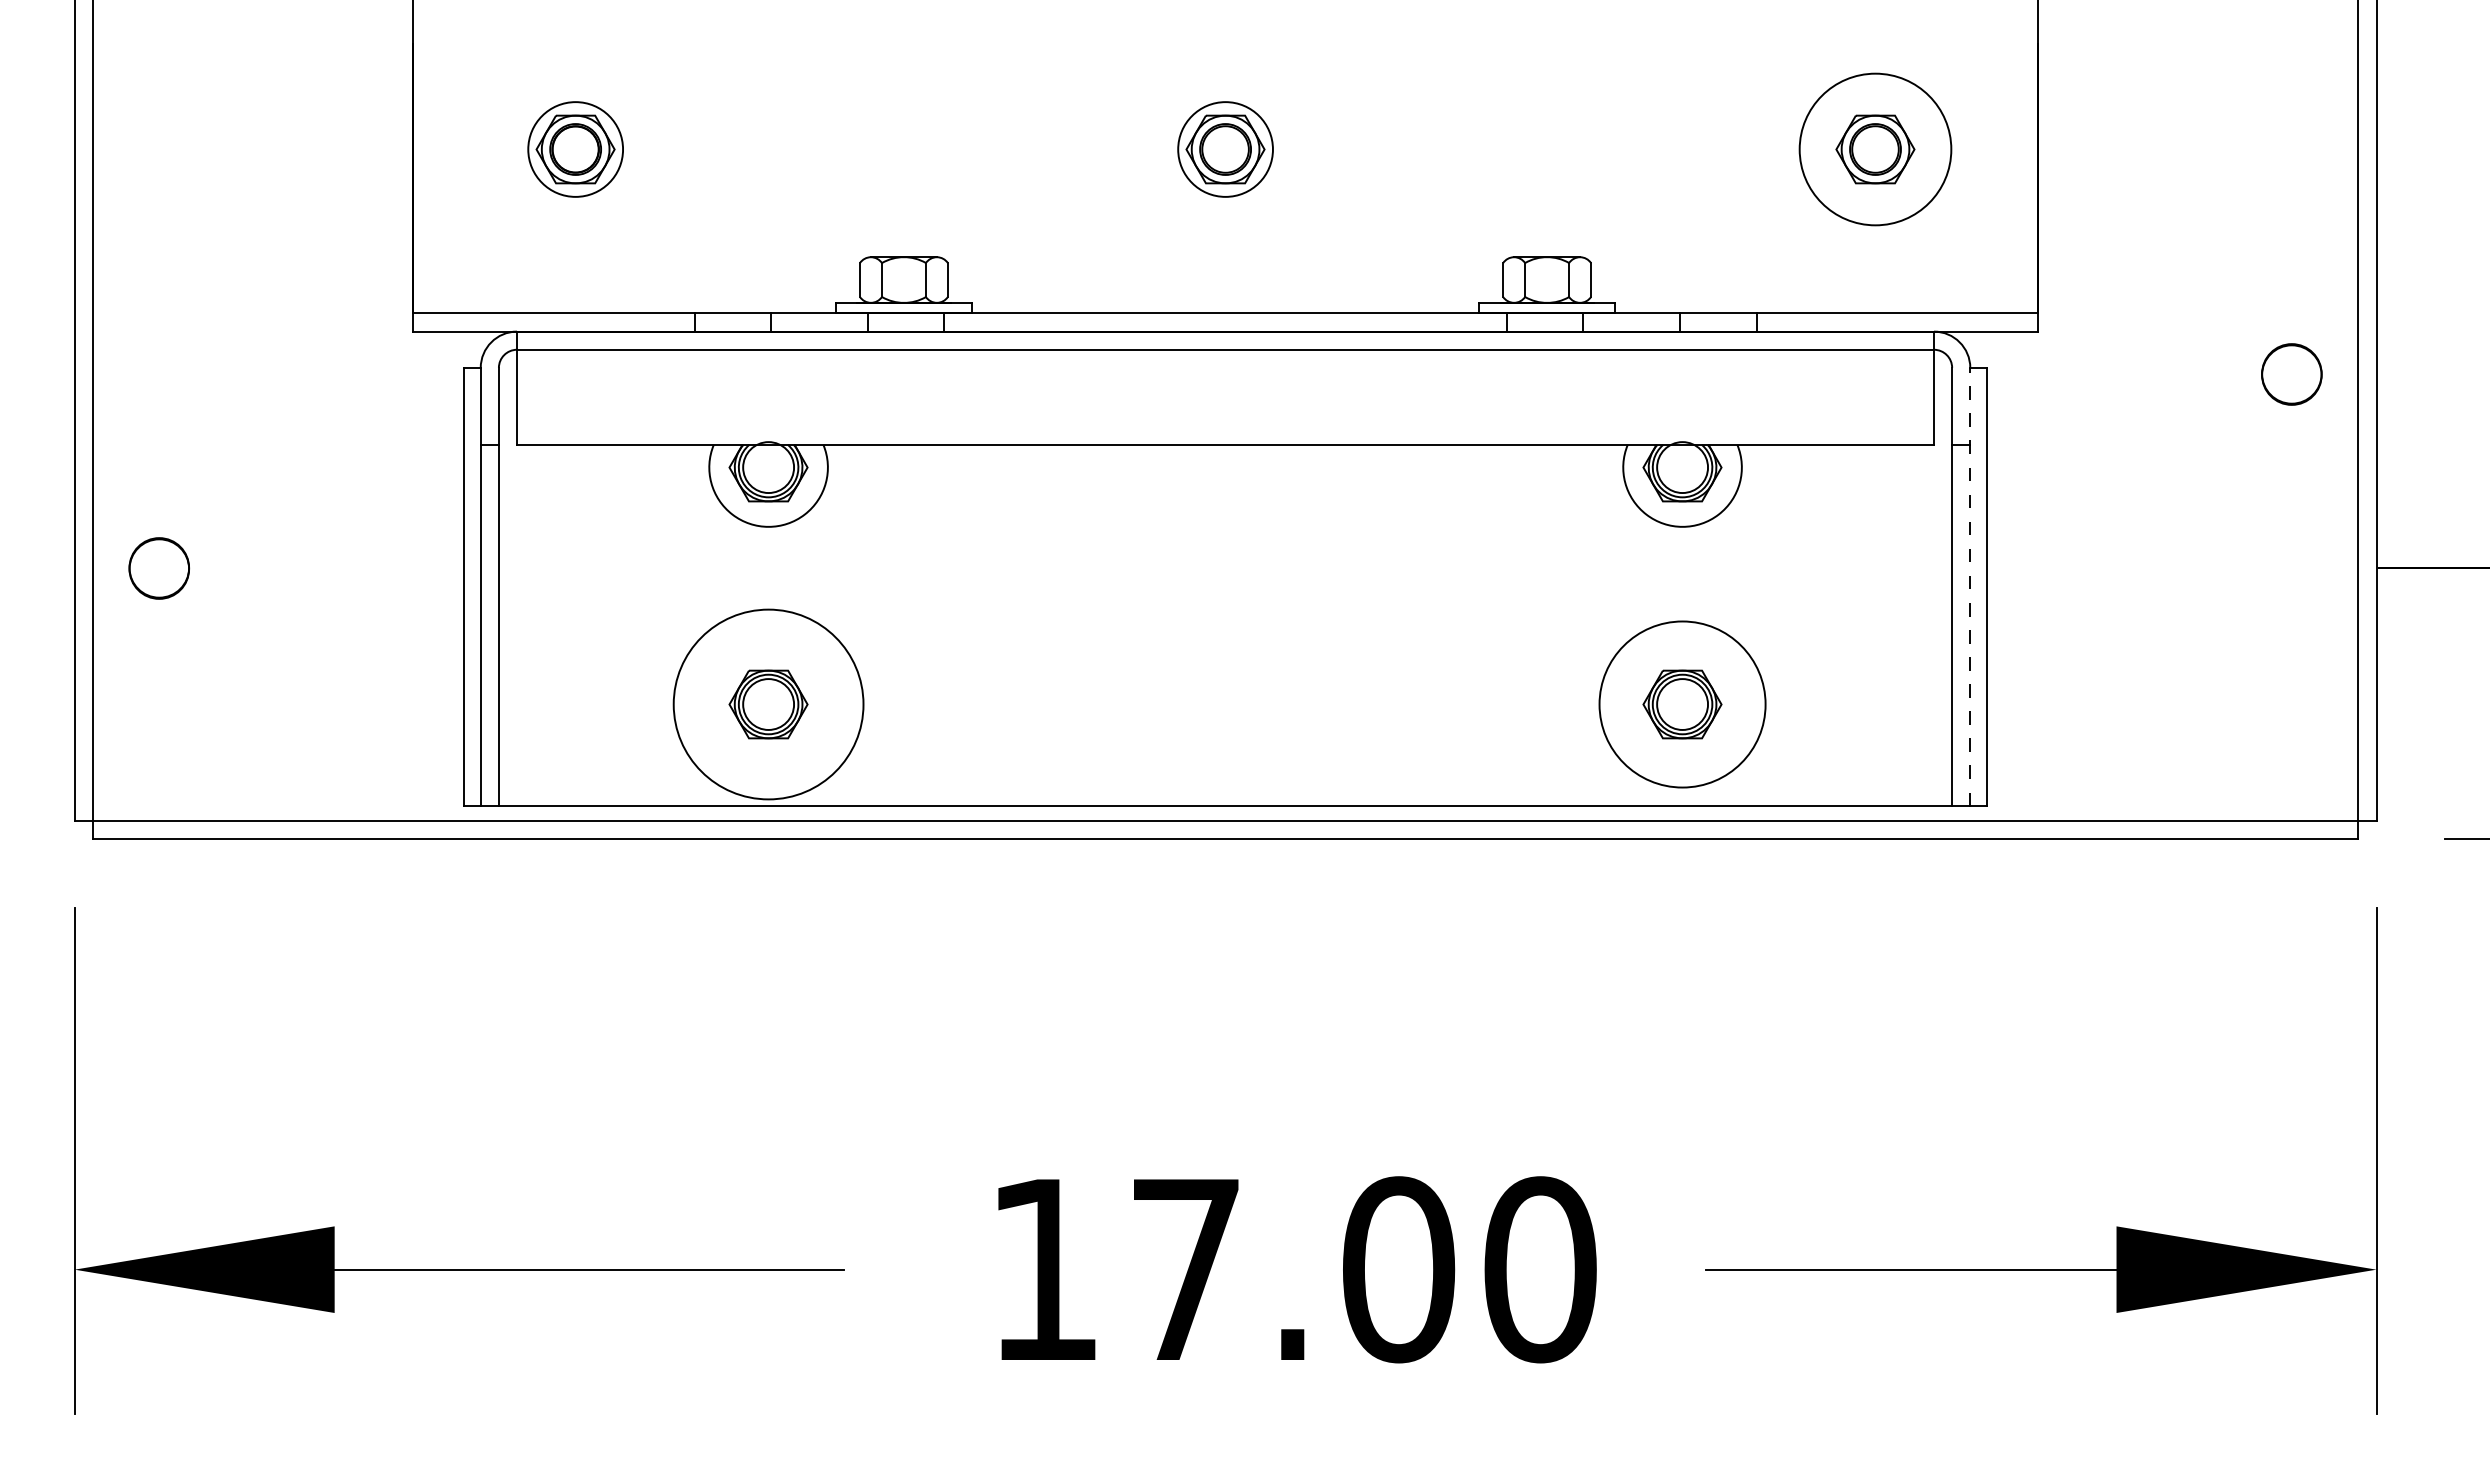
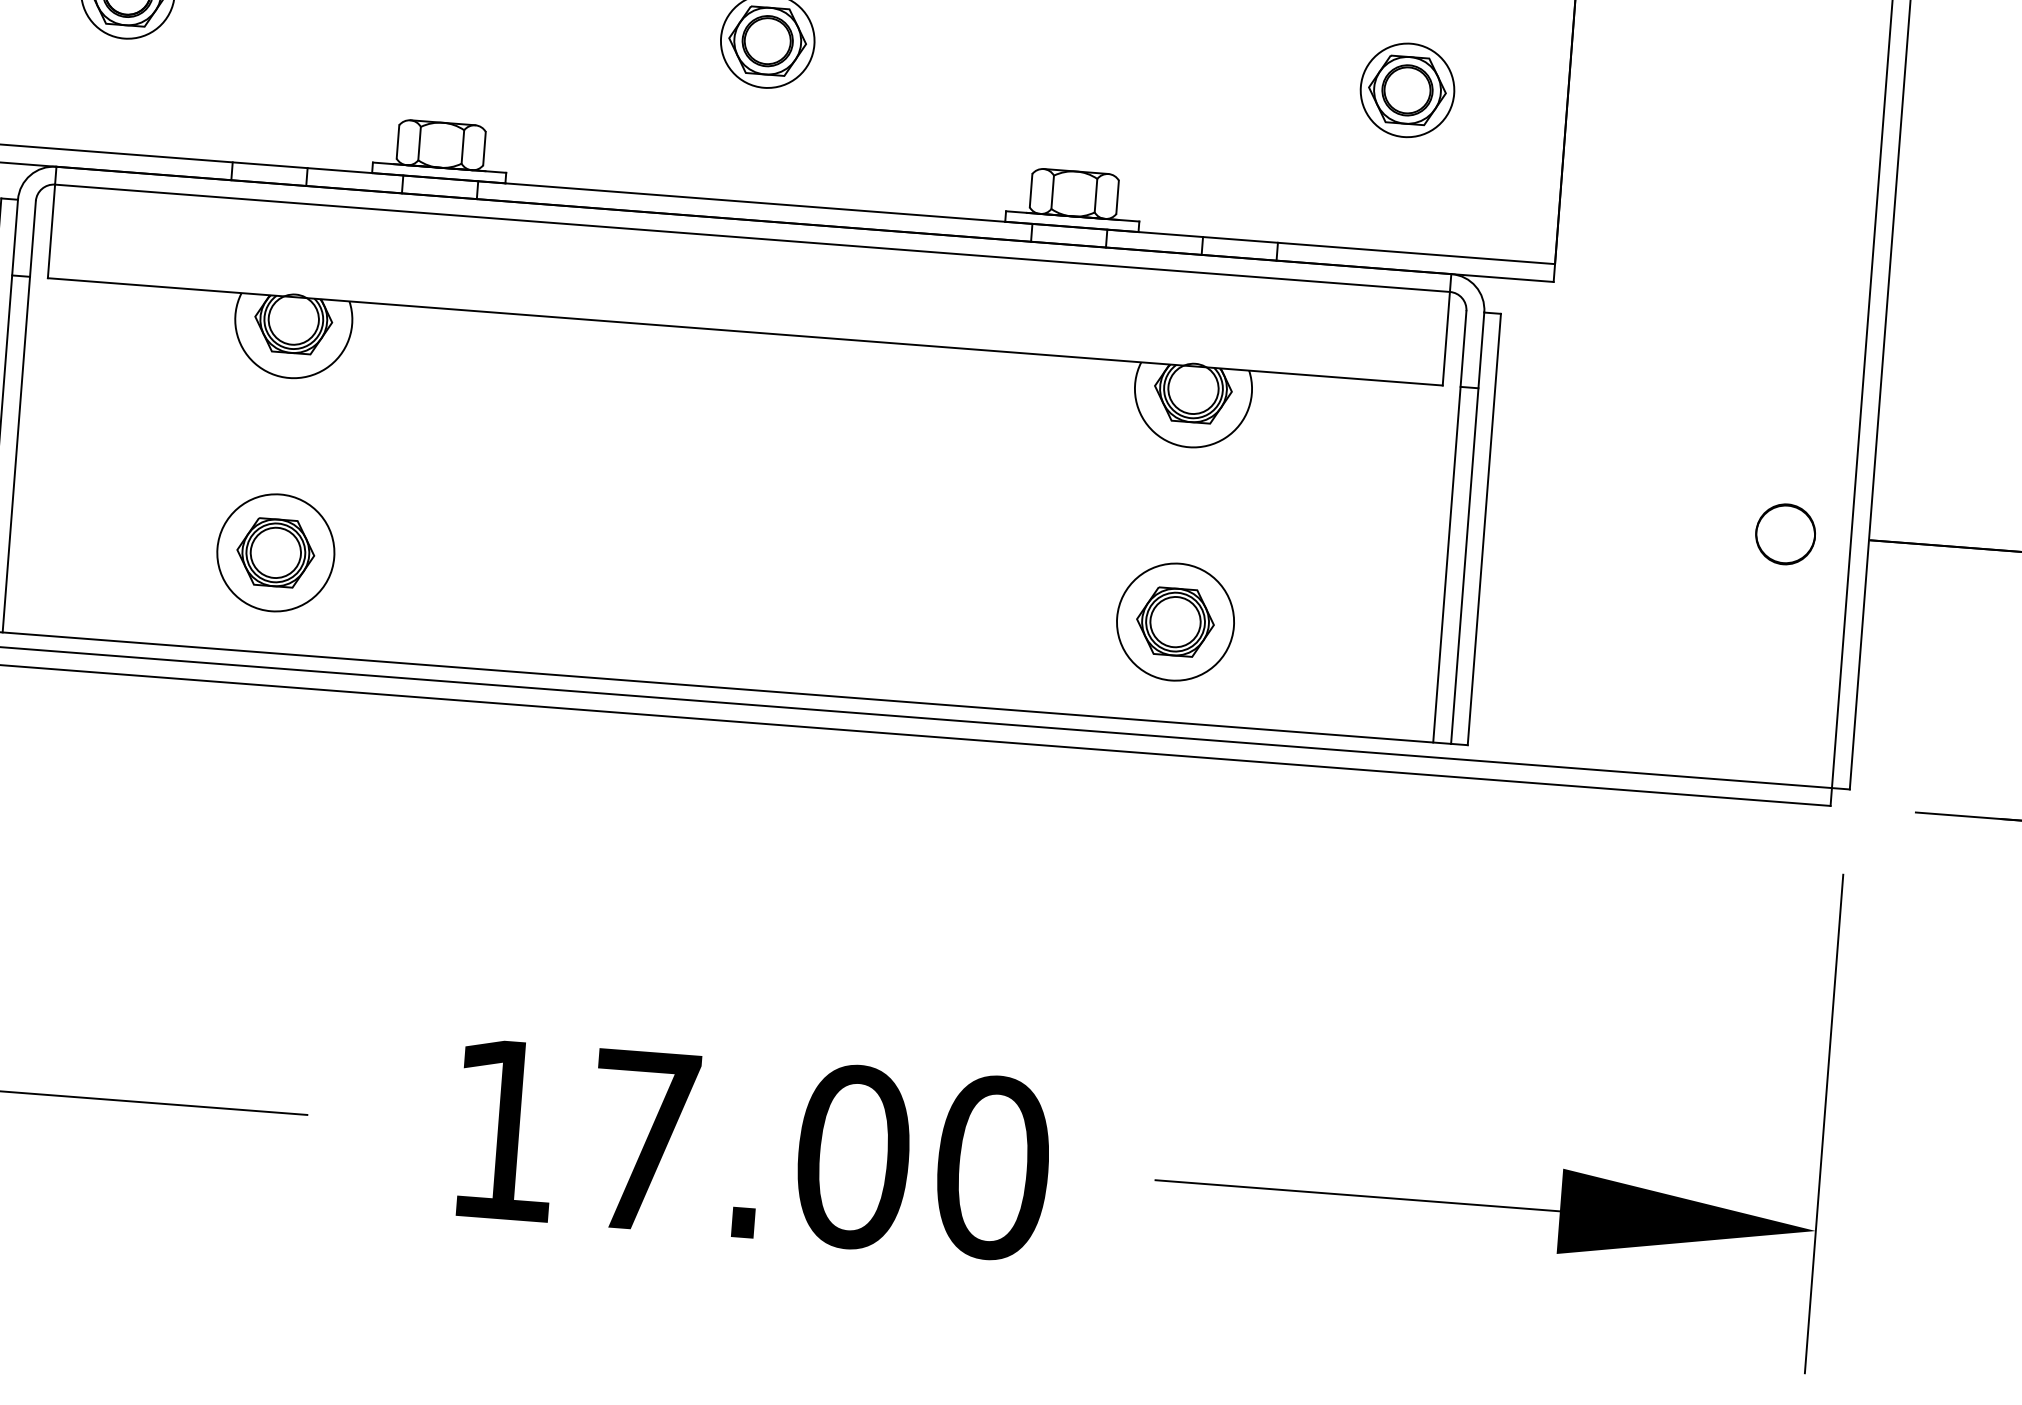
circle: (1875, 149) -> (1407, 90), size x0.62
part: (2291, 374) -> (1785, 534), moved
line: (1970, 586) -> (1467, 527), dashed -> solid
circle: (768, 704) -> (275, 552), size x0.62
circle: (1682, 704) -> (1175, 622), size x0.71

